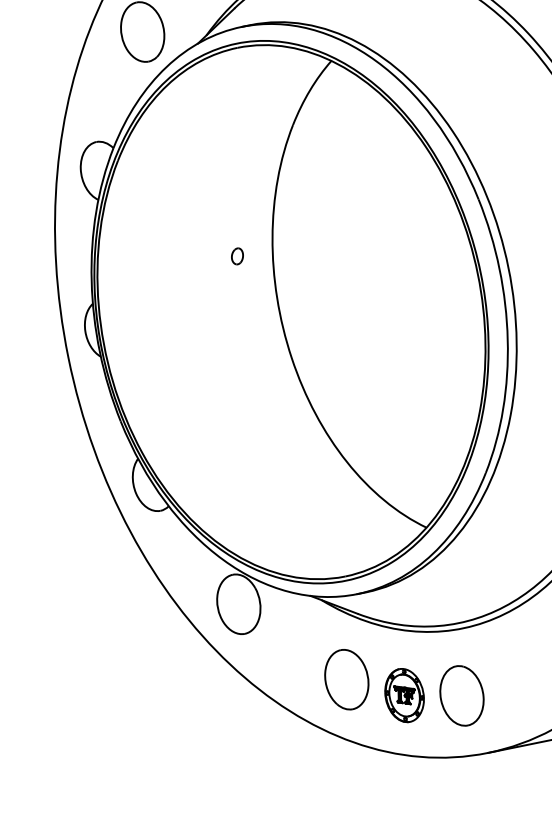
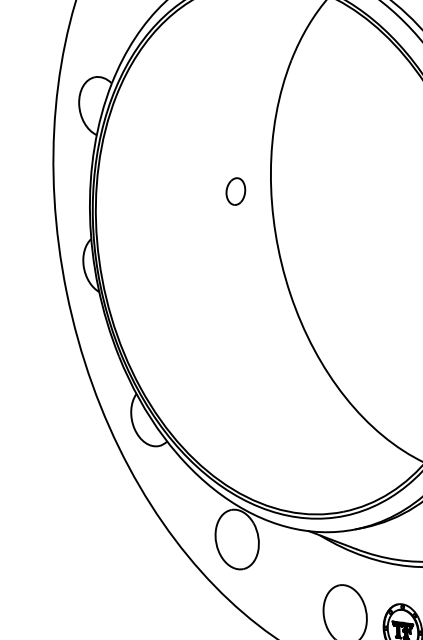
part: (237, 256) -> (235, 191), size x1.67

